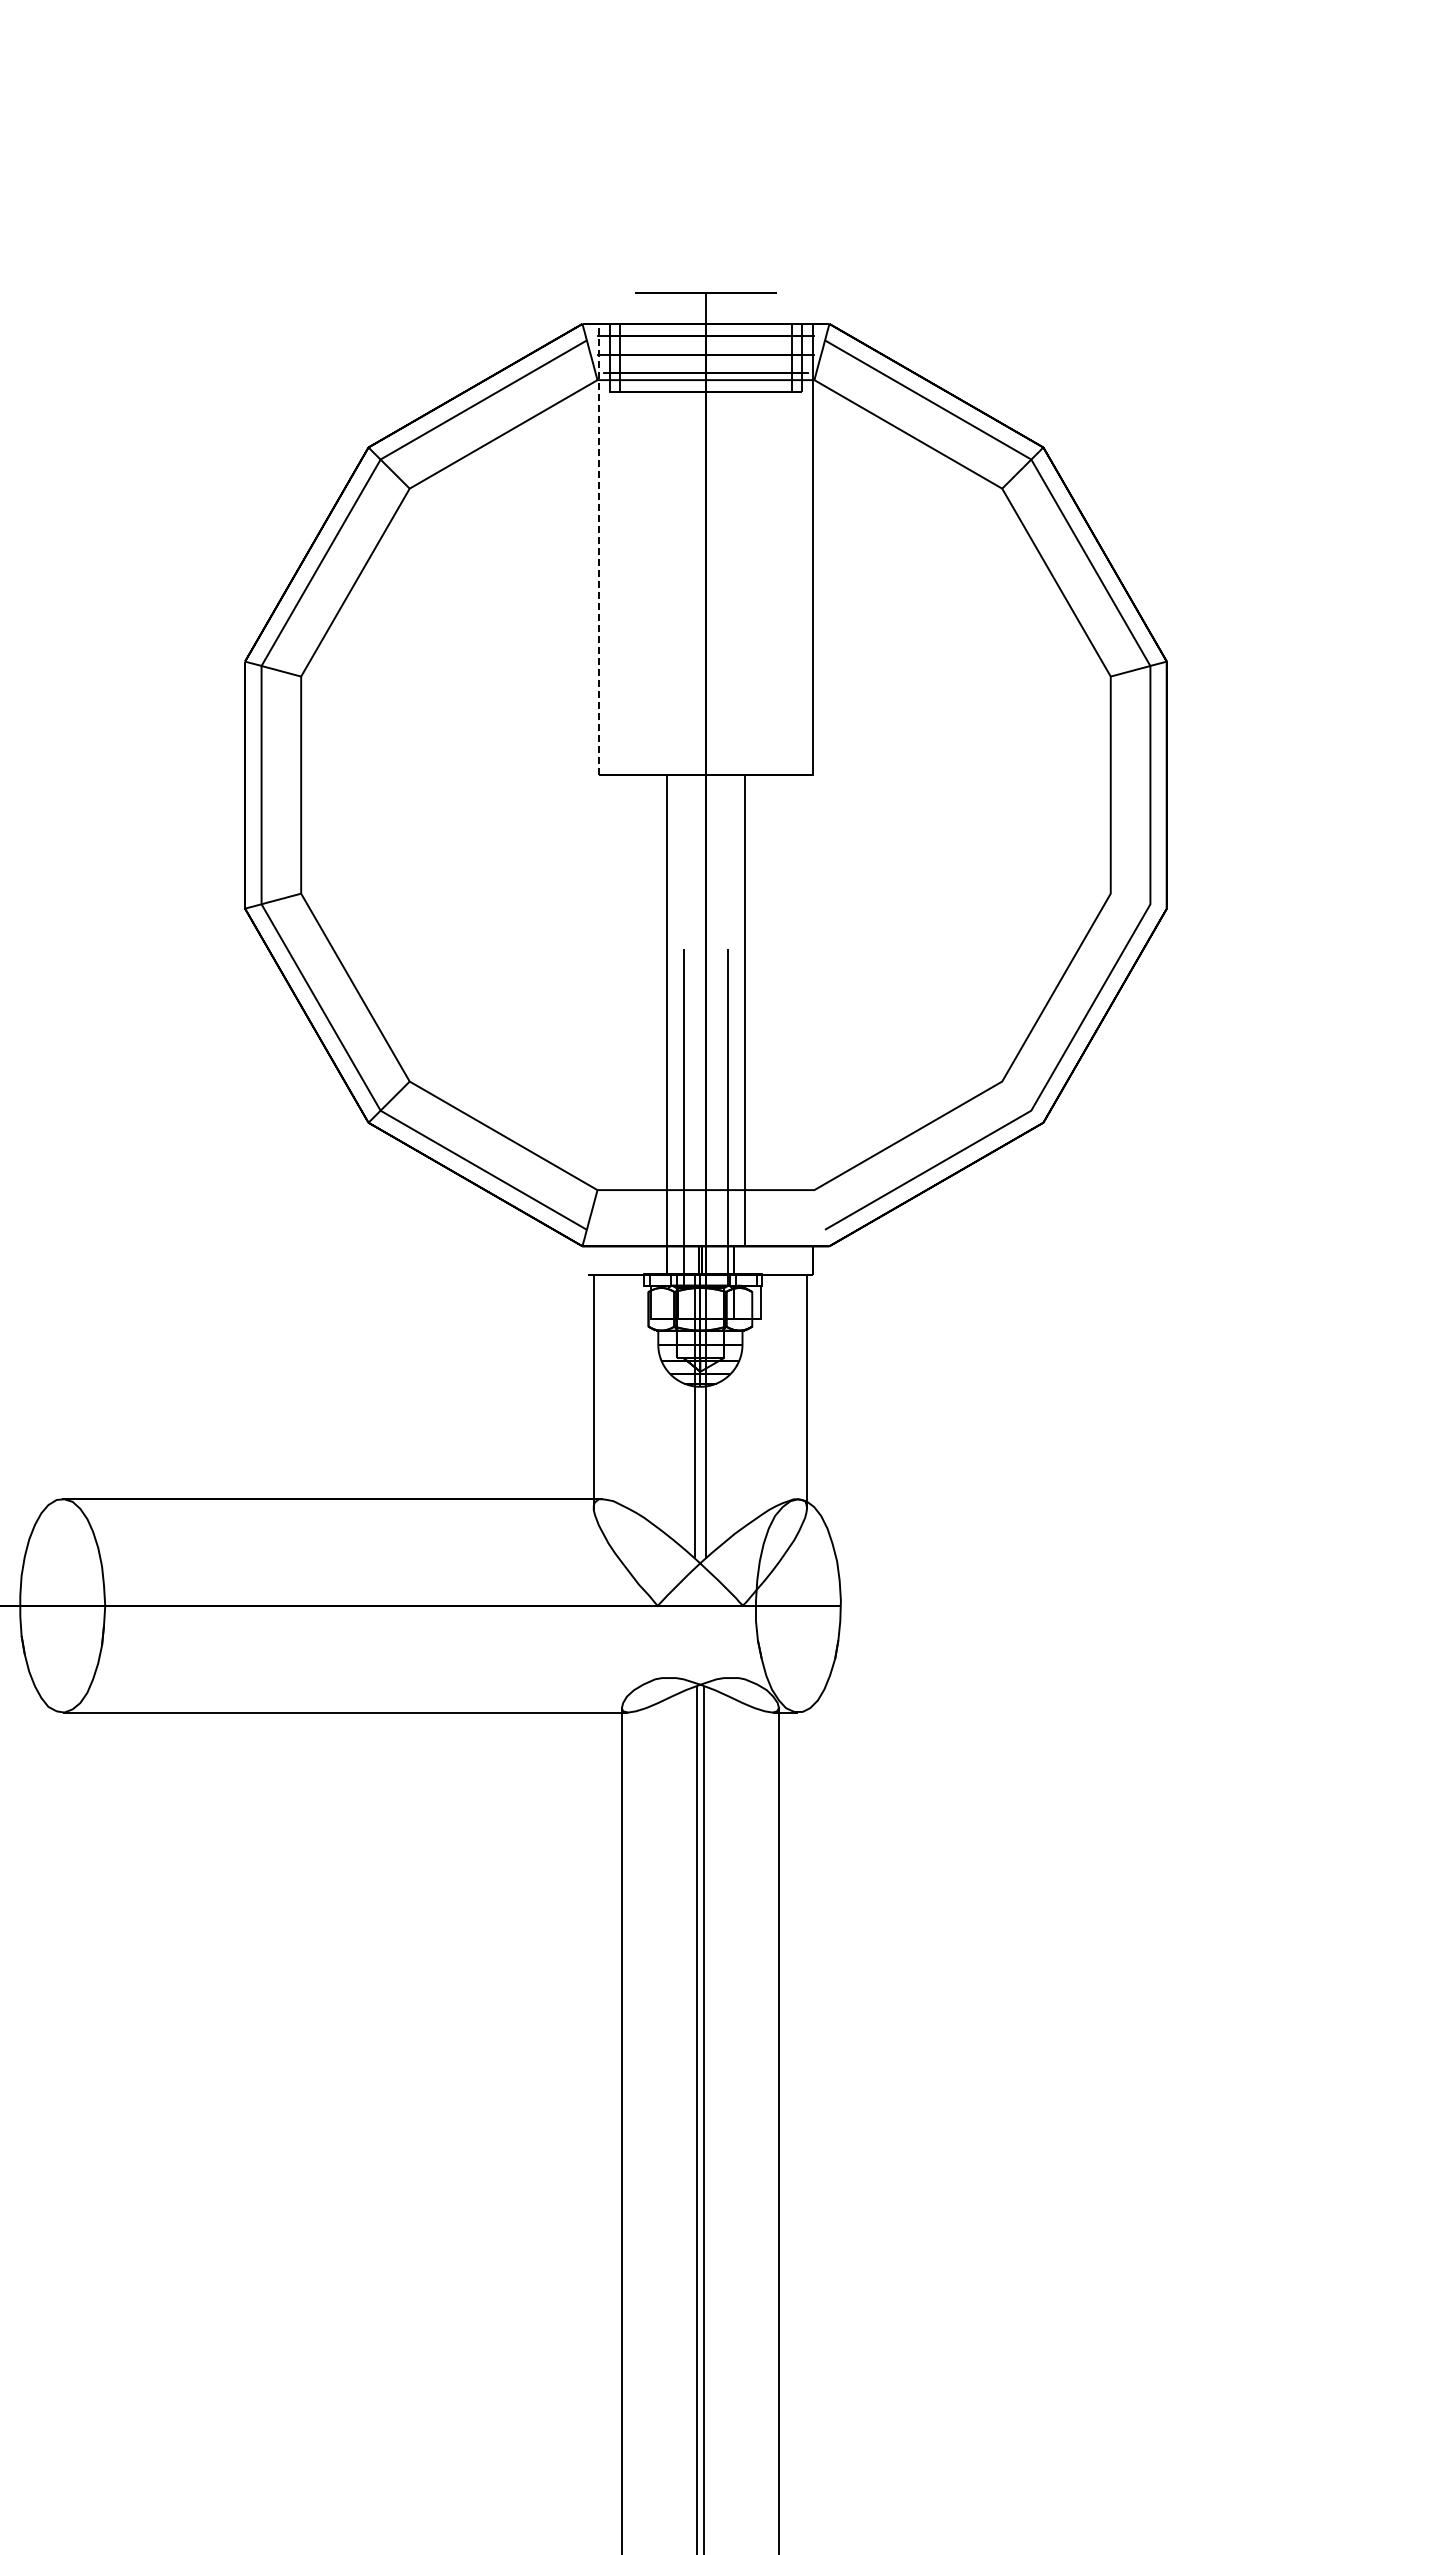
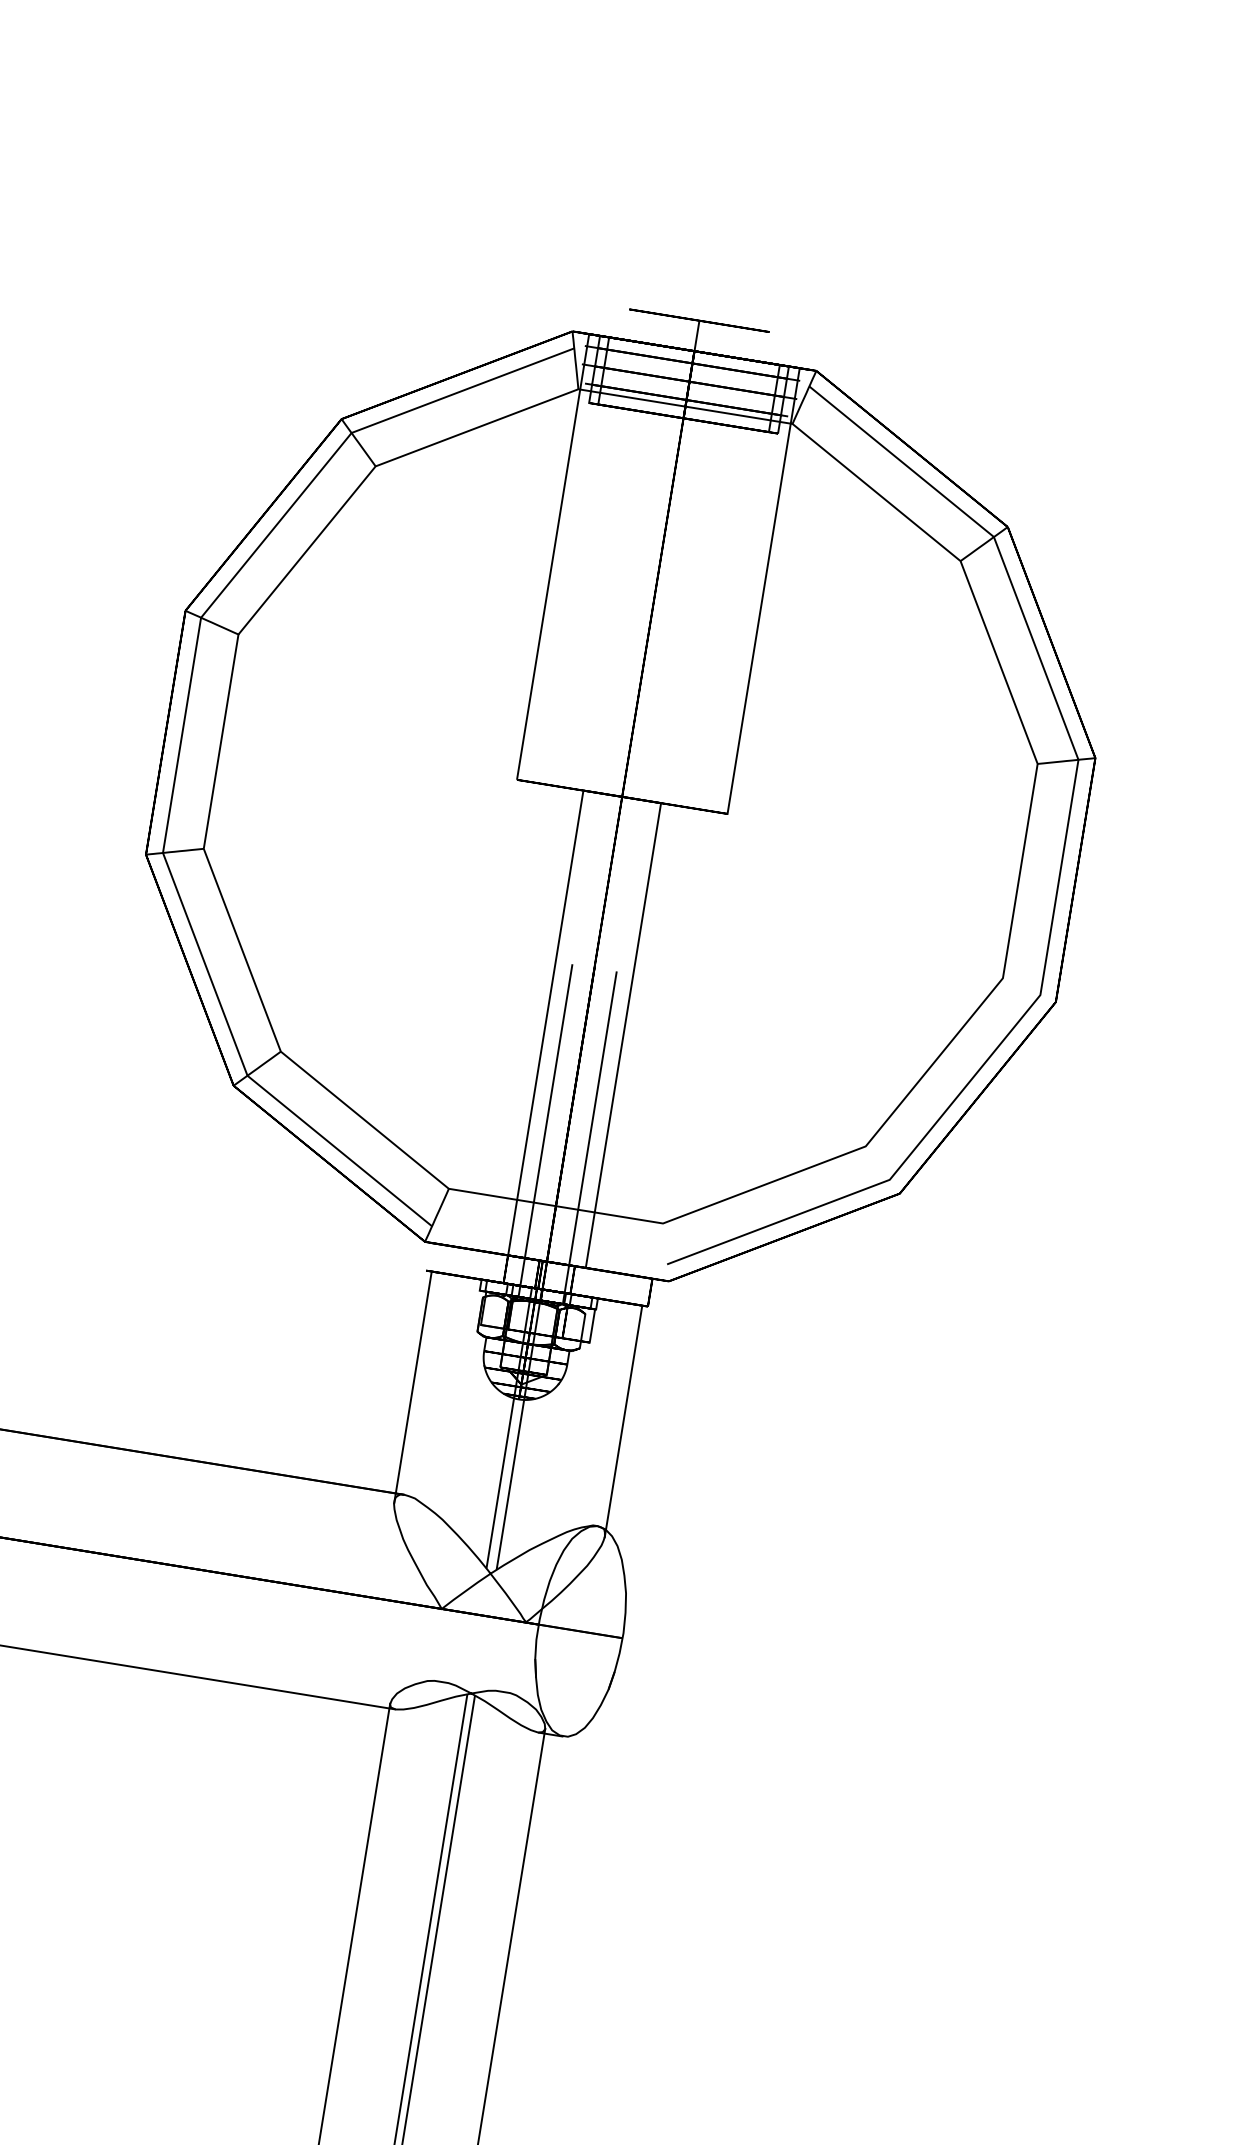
line: (599, 549) -> (553, 556), dashed -> solid

